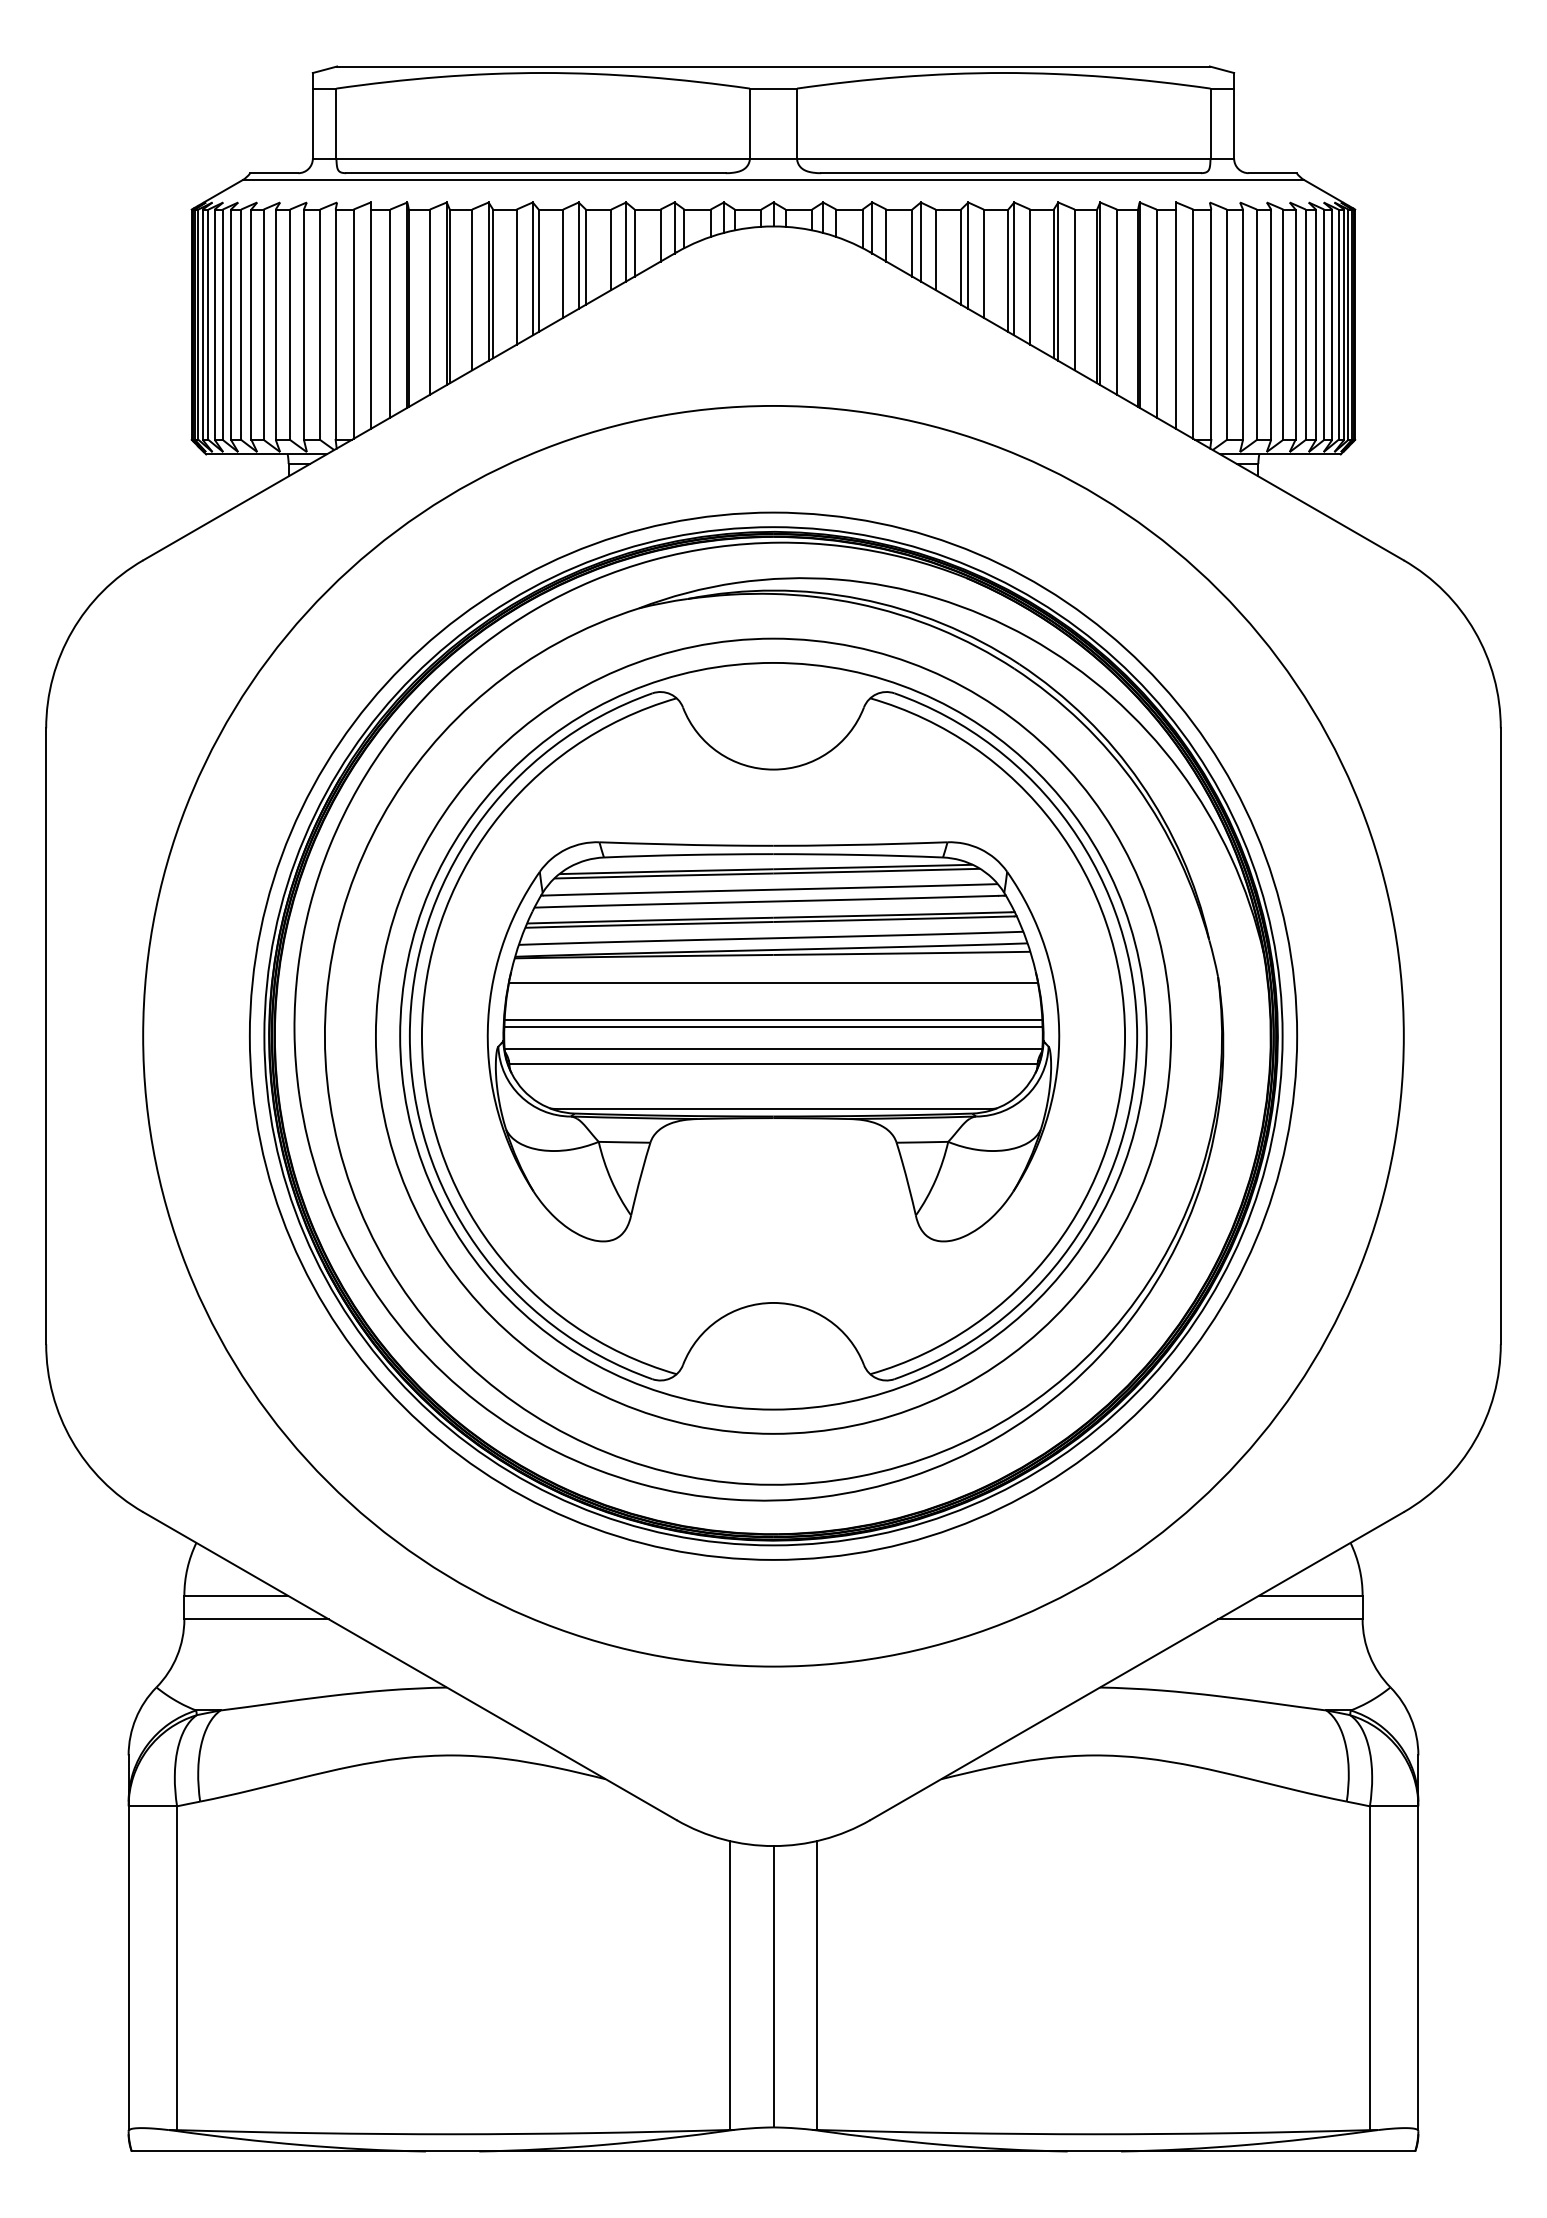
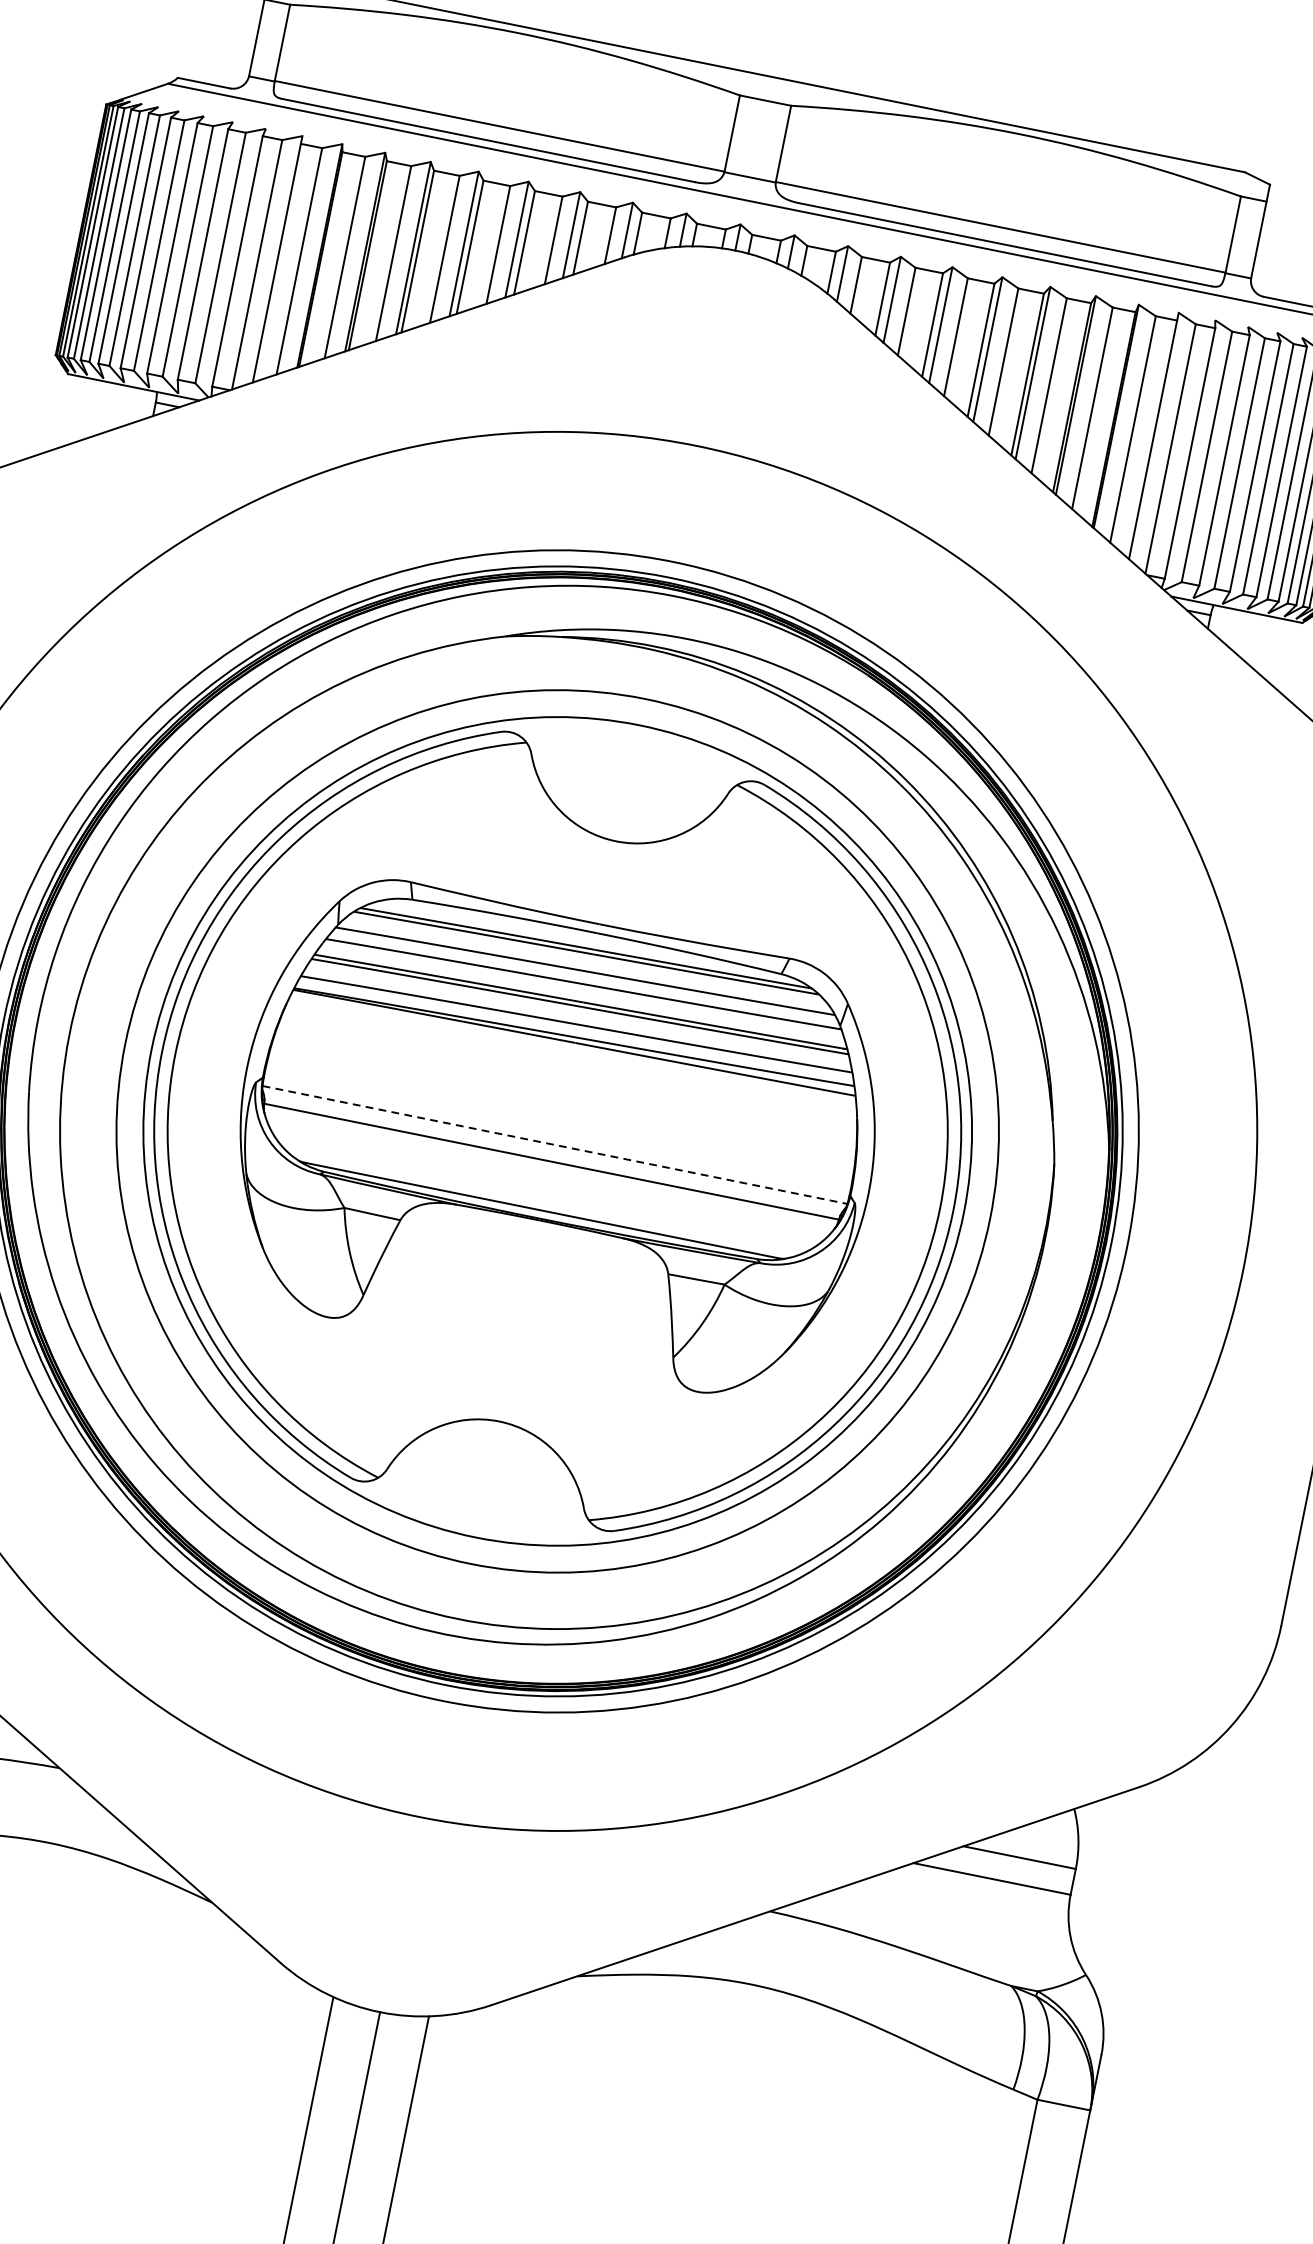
line: (773, 982) -> (569, 1072), removed
line: (773, 1020) -> (561, 1114), removed
line: (773, 1026) -> (559, 1120), removed
line: (773, 1048) -> (555, 1144), solid -> dashed

